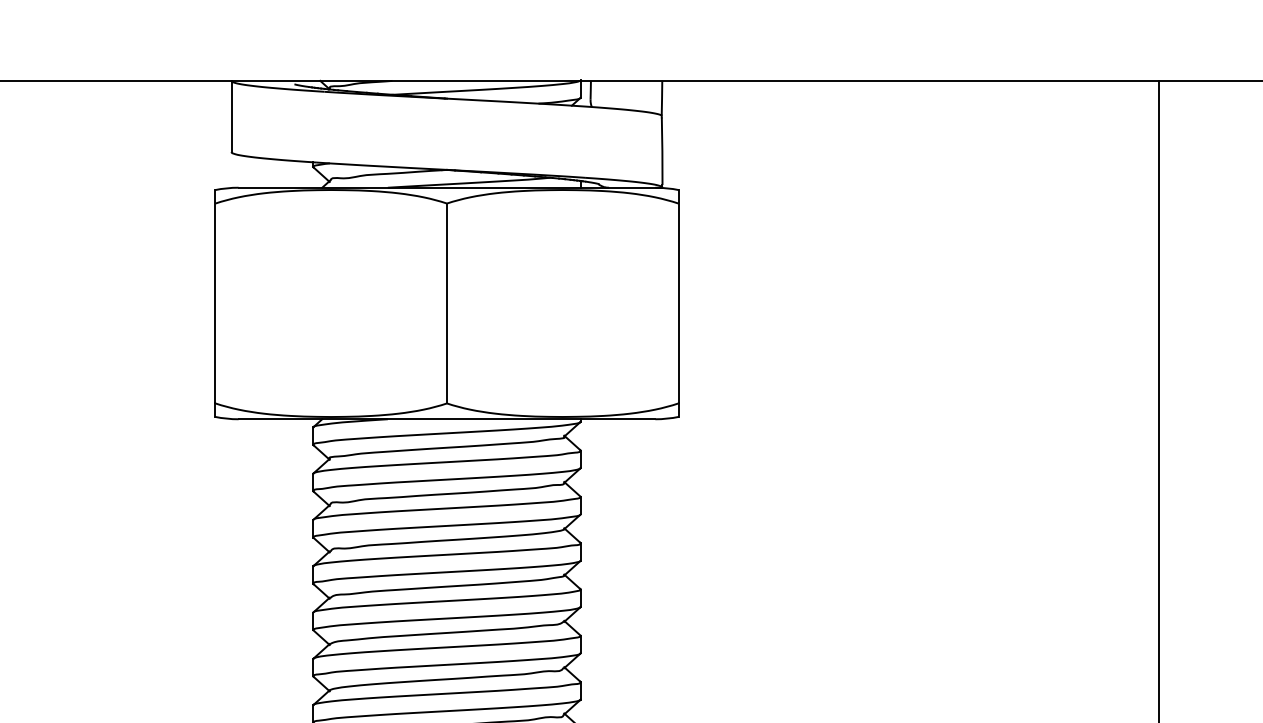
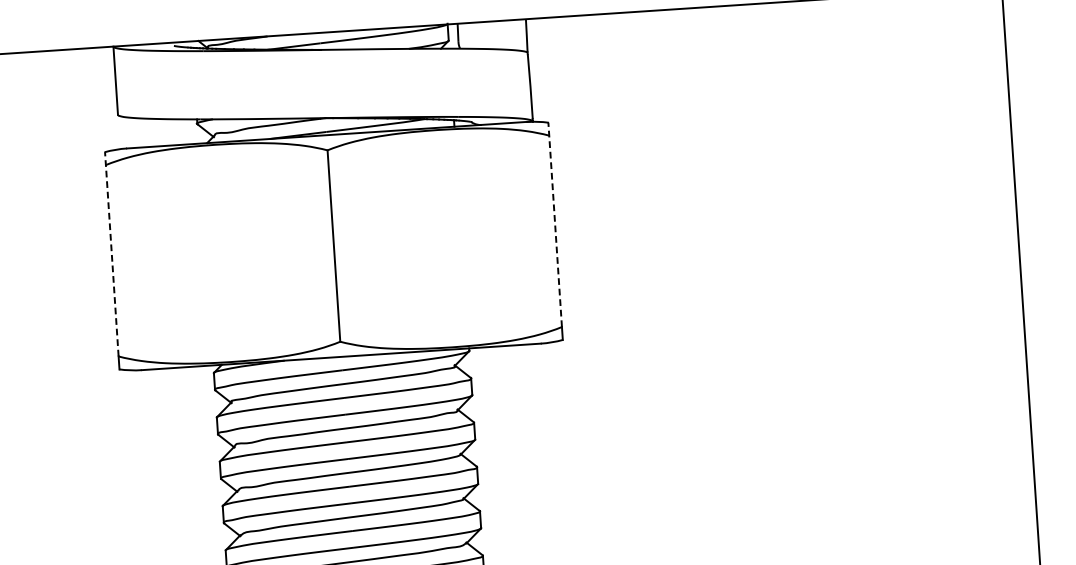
line: (215, 296) -> (111, 254), solid -> dashed
line: (678, 296) -> (555, 224), solid -> dashed

